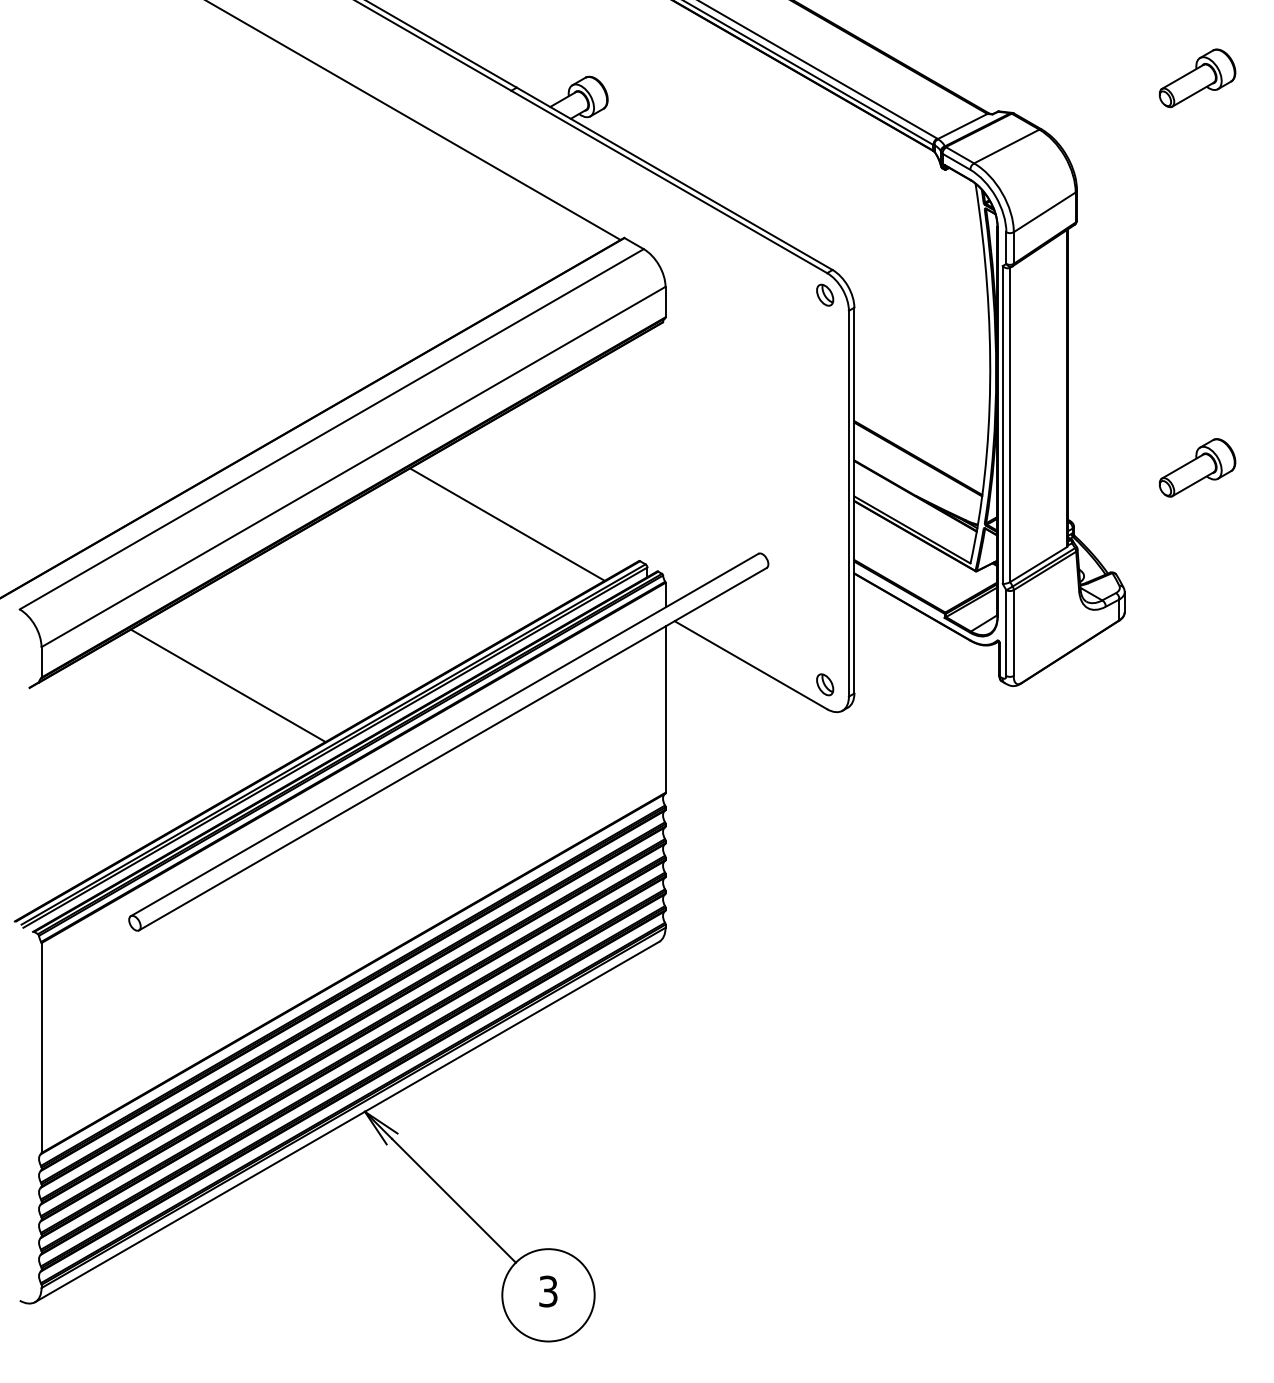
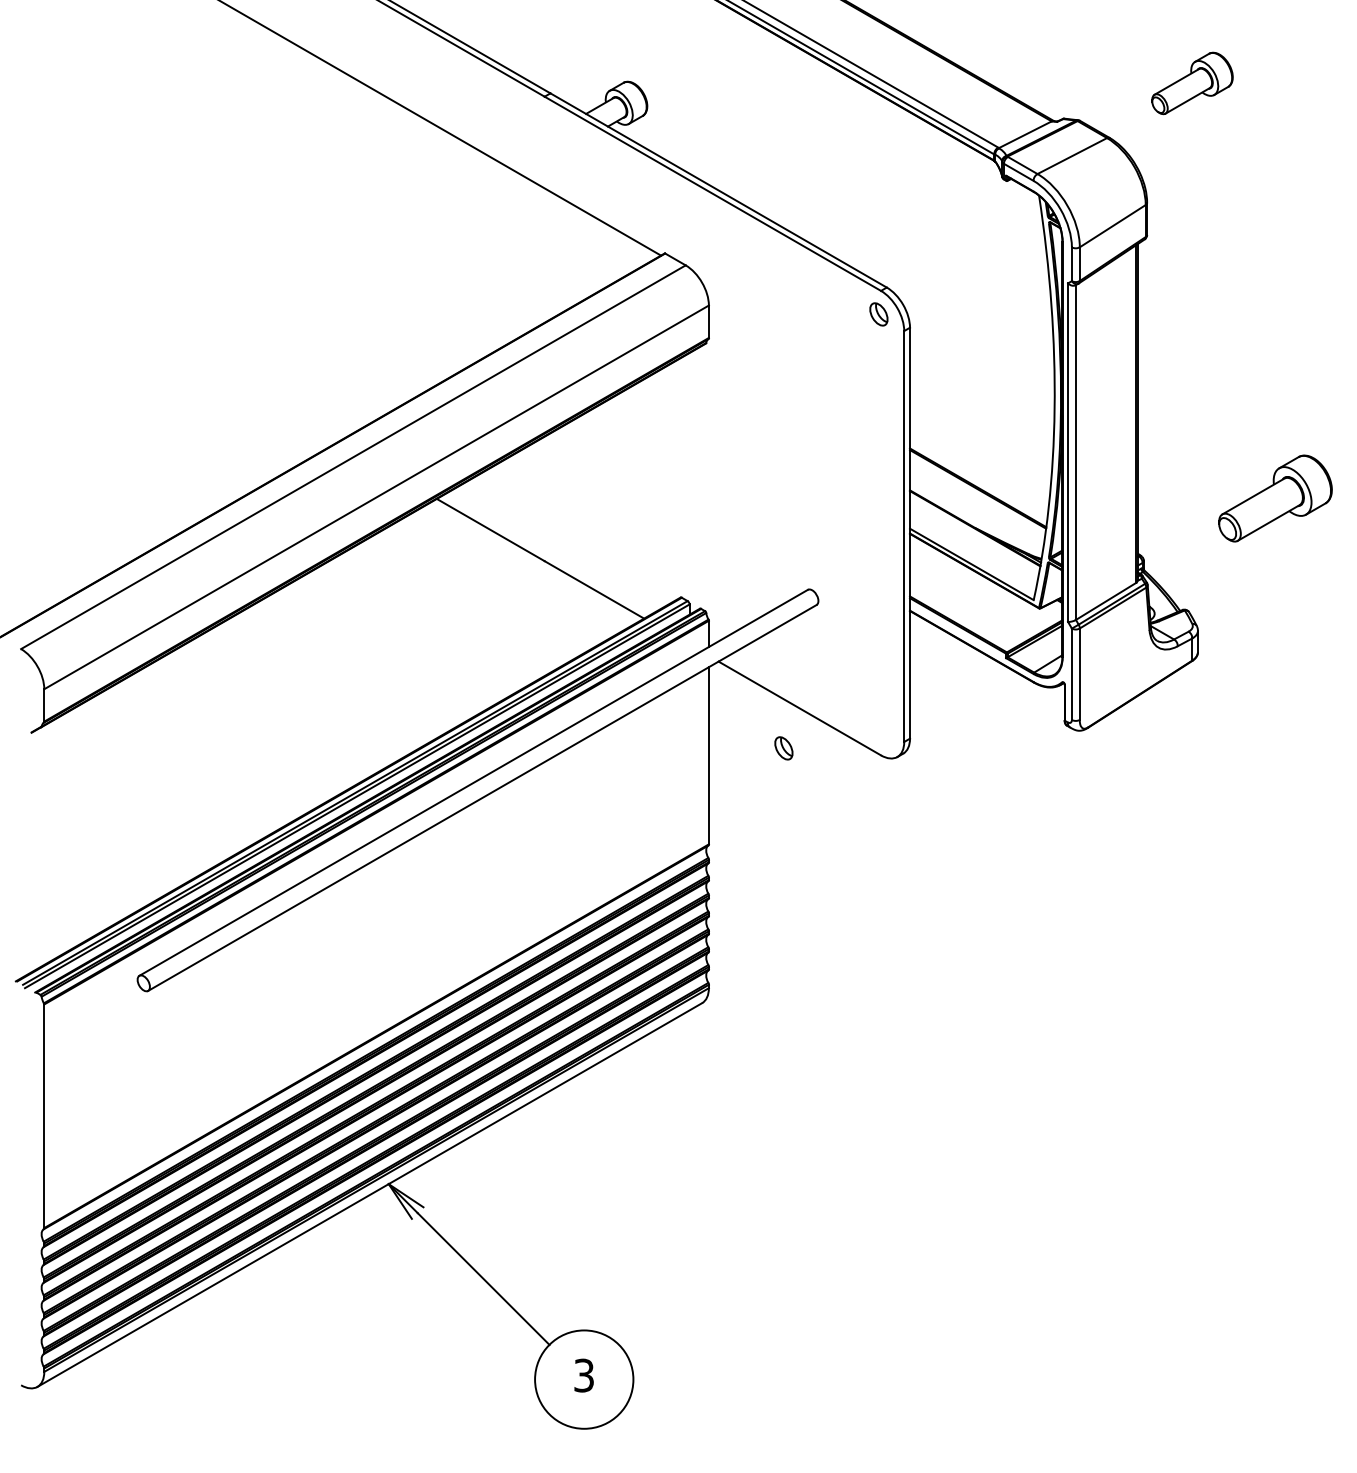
part: (1197, 78) -> (1192, 83), moved
part: (1197, 467) -> (1275, 497), size x1.4
part: (824, 684) -> (783, 748), moved
line: (227, 685) -> (242, 730), removed

